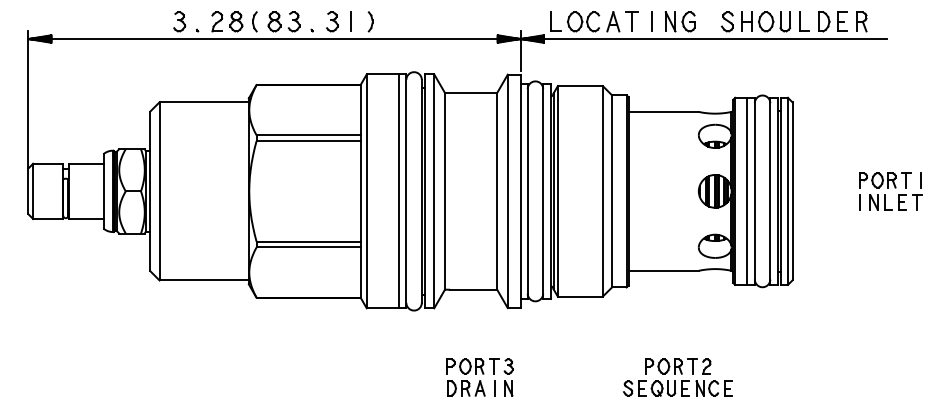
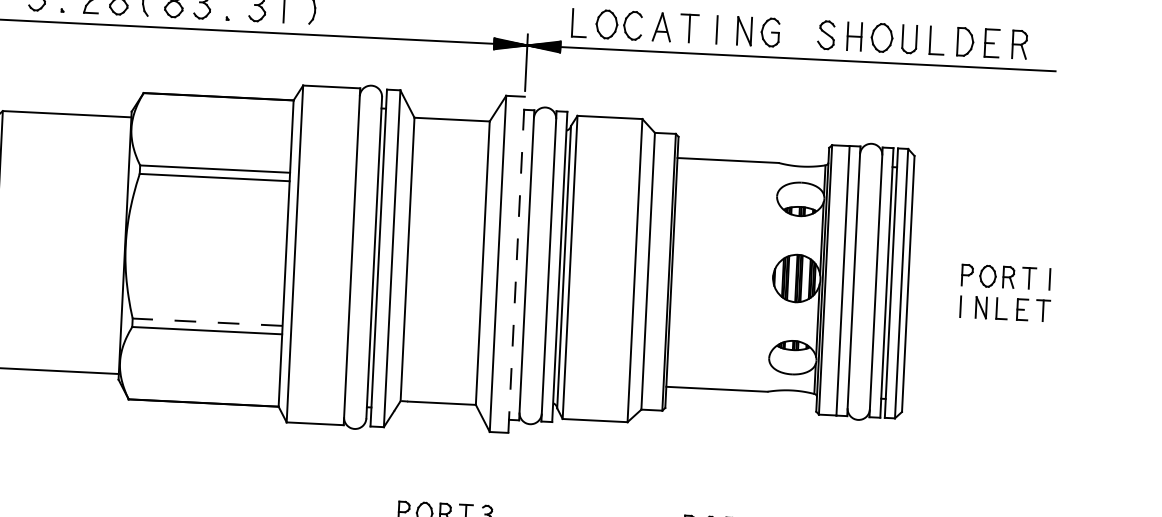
line: (398, 191) -> (340, 256), removed
line: (520, 191) -> (516, 264), solid -> dashed
part: (890, 191) -> (1005, 293), moved
line: (308, 241) -> (207, 322), solid -> dashed

